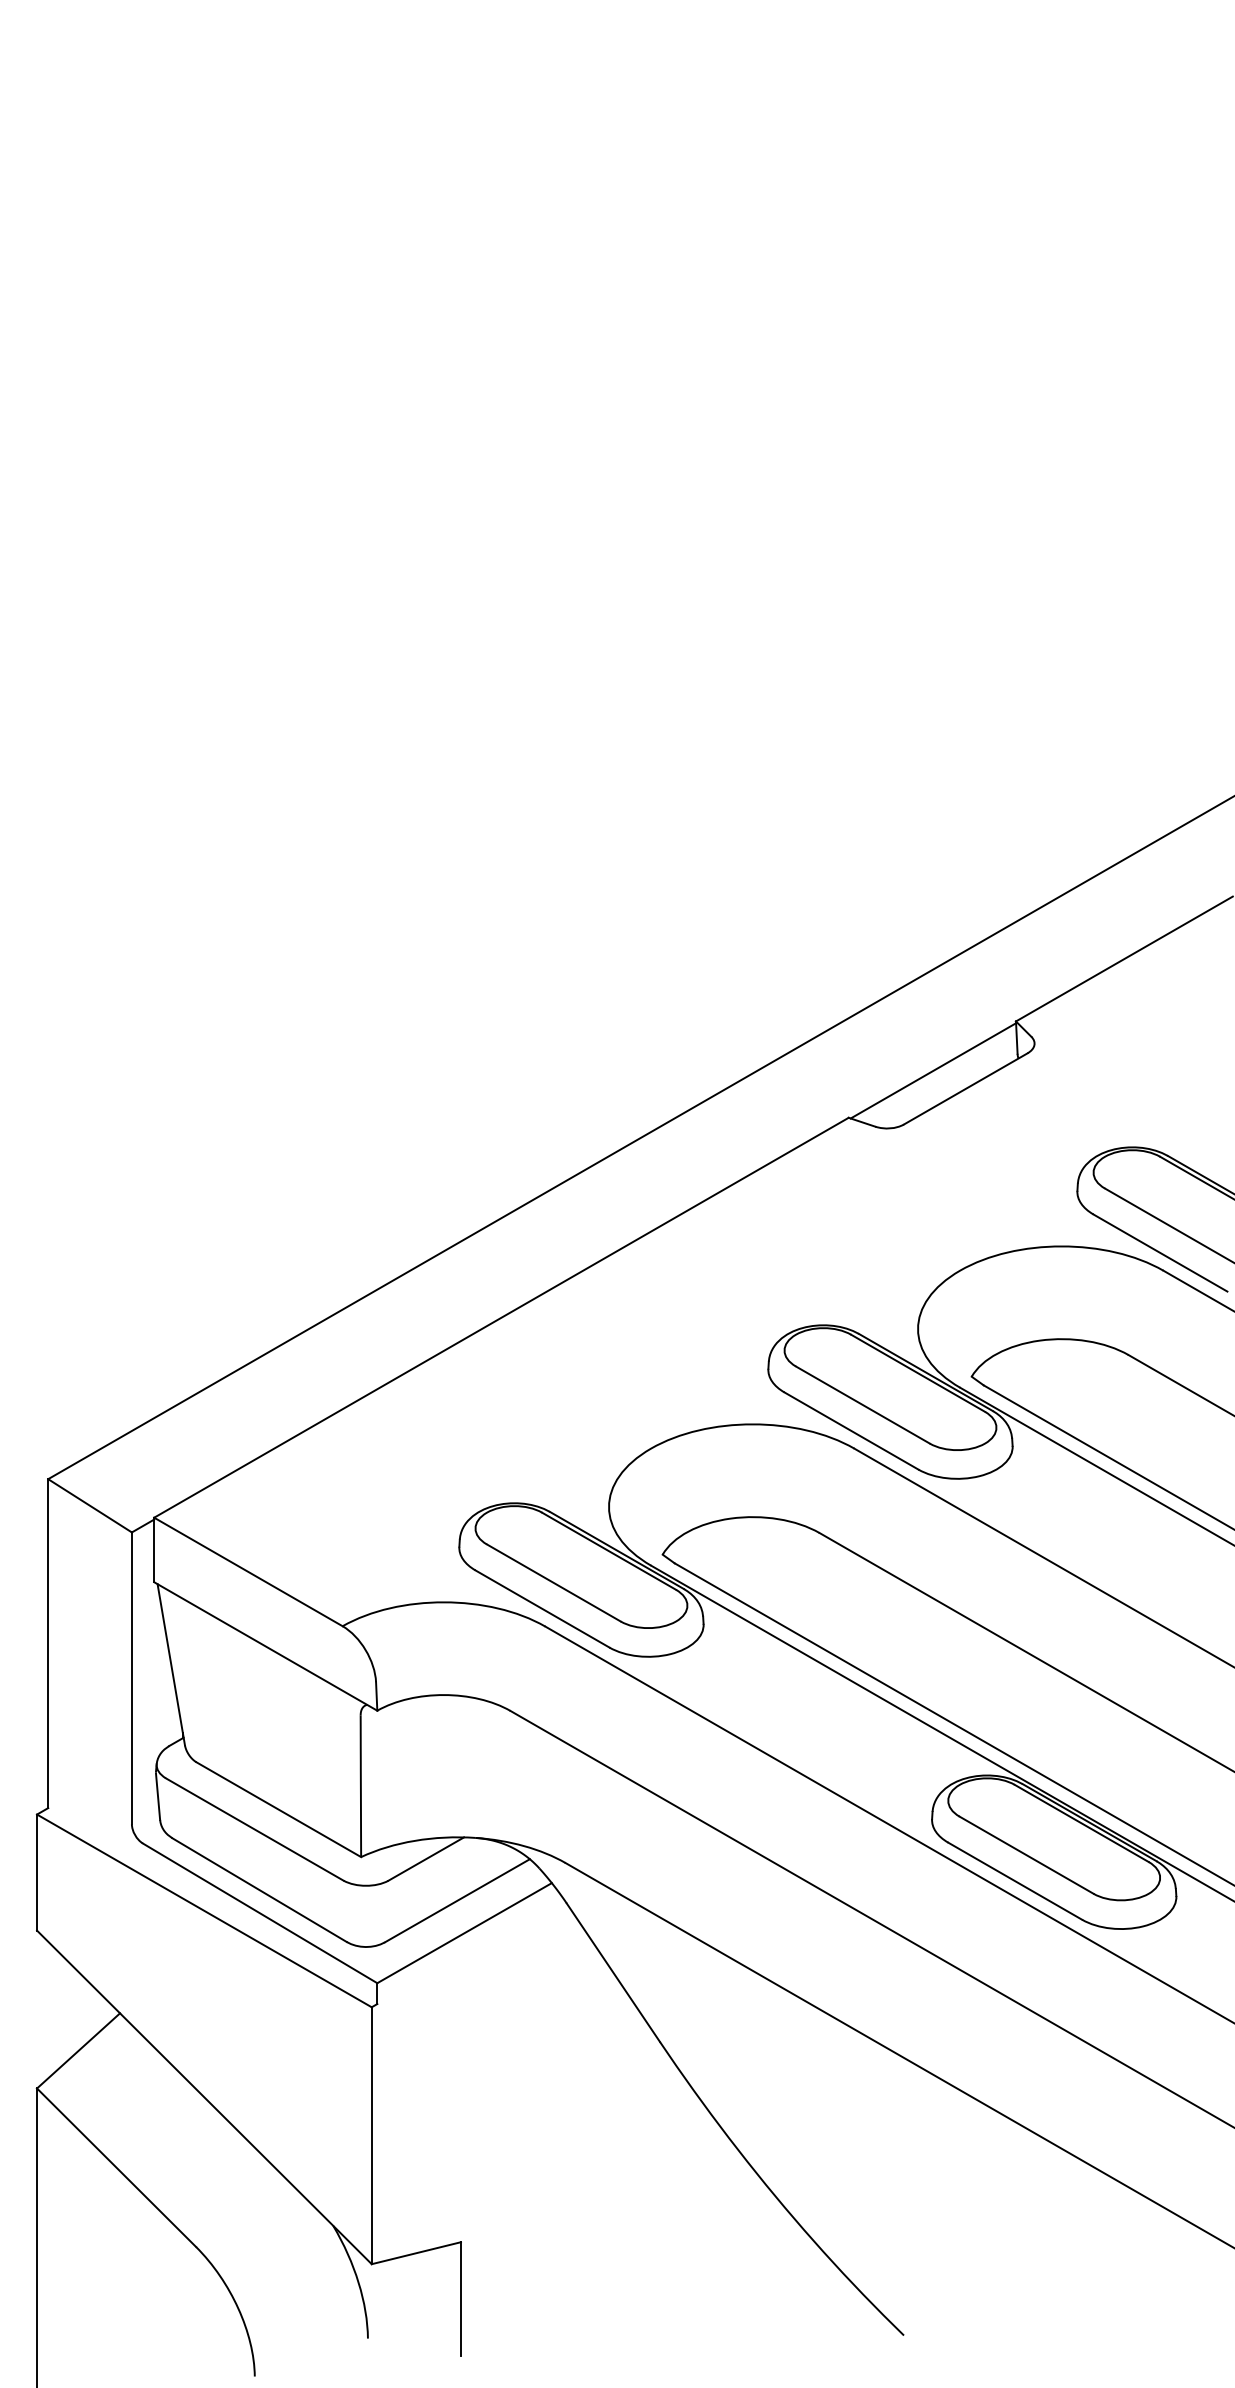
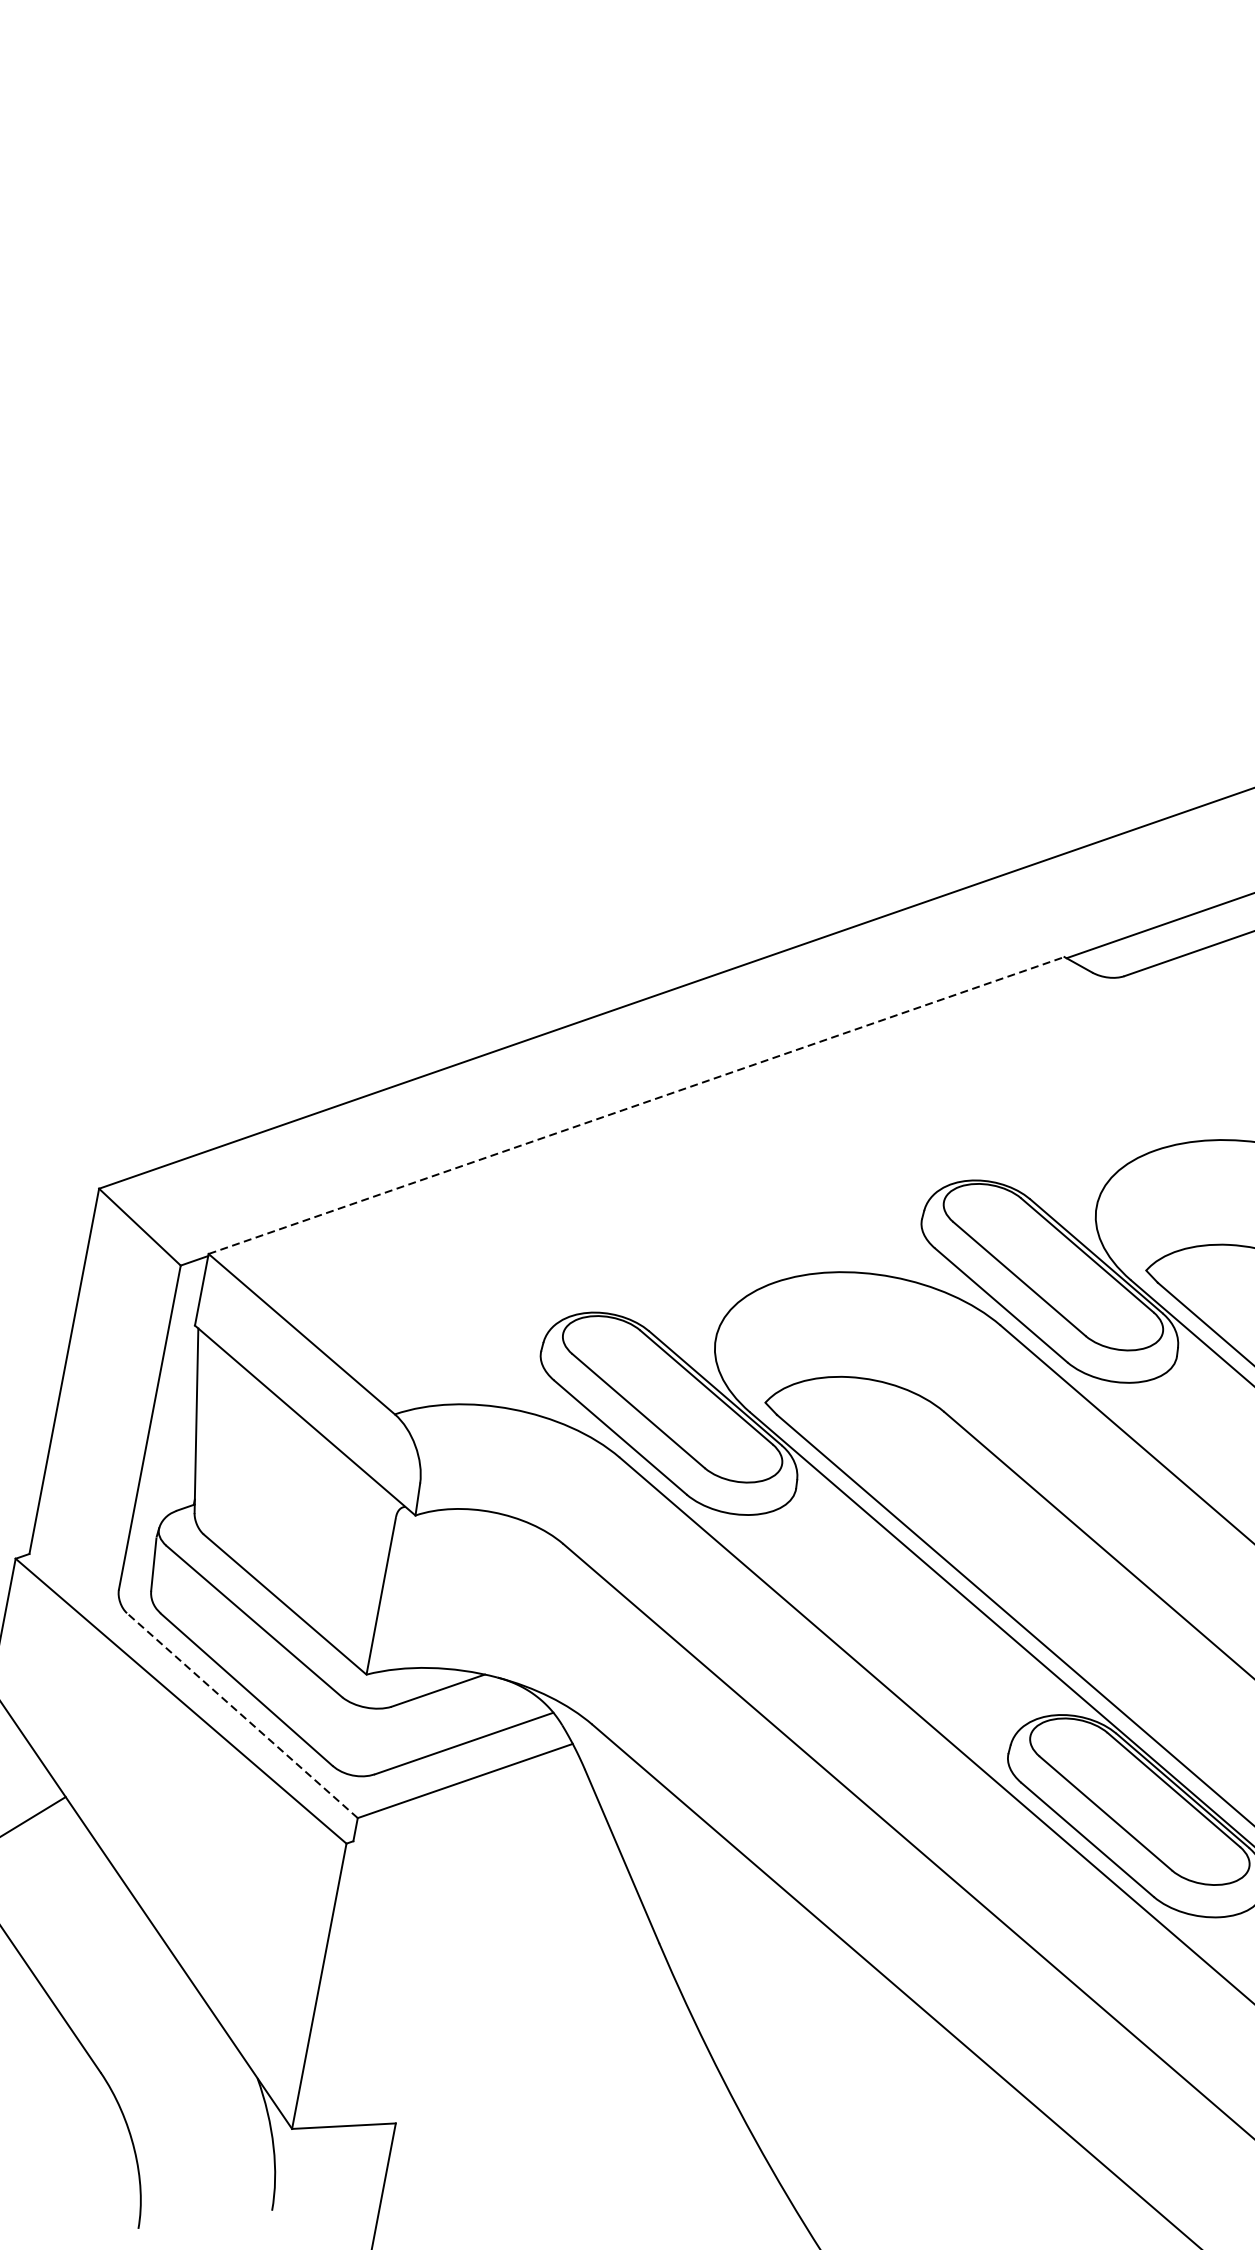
line: (501, 1317) -> (636, 1105), solid -> dashed
line: (259, 1913) -> (241, 1715), solid -> dashed

